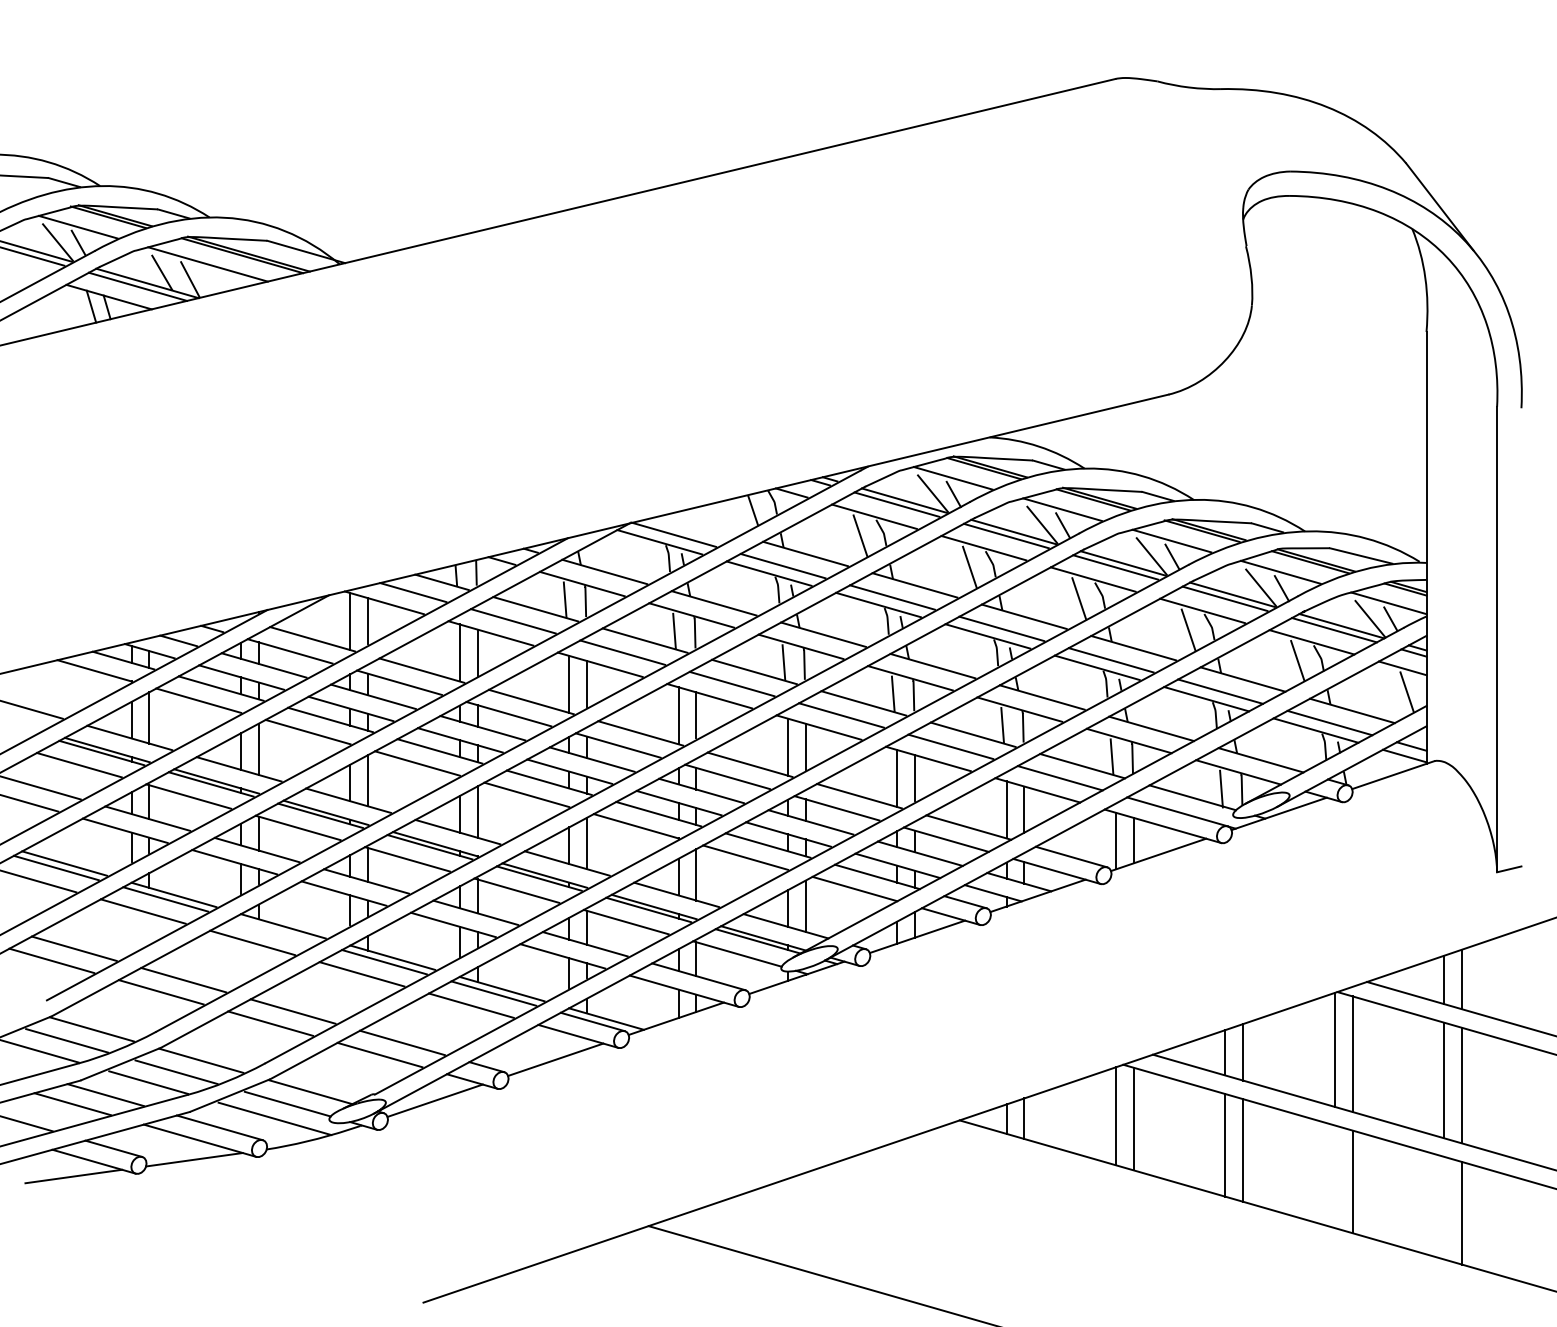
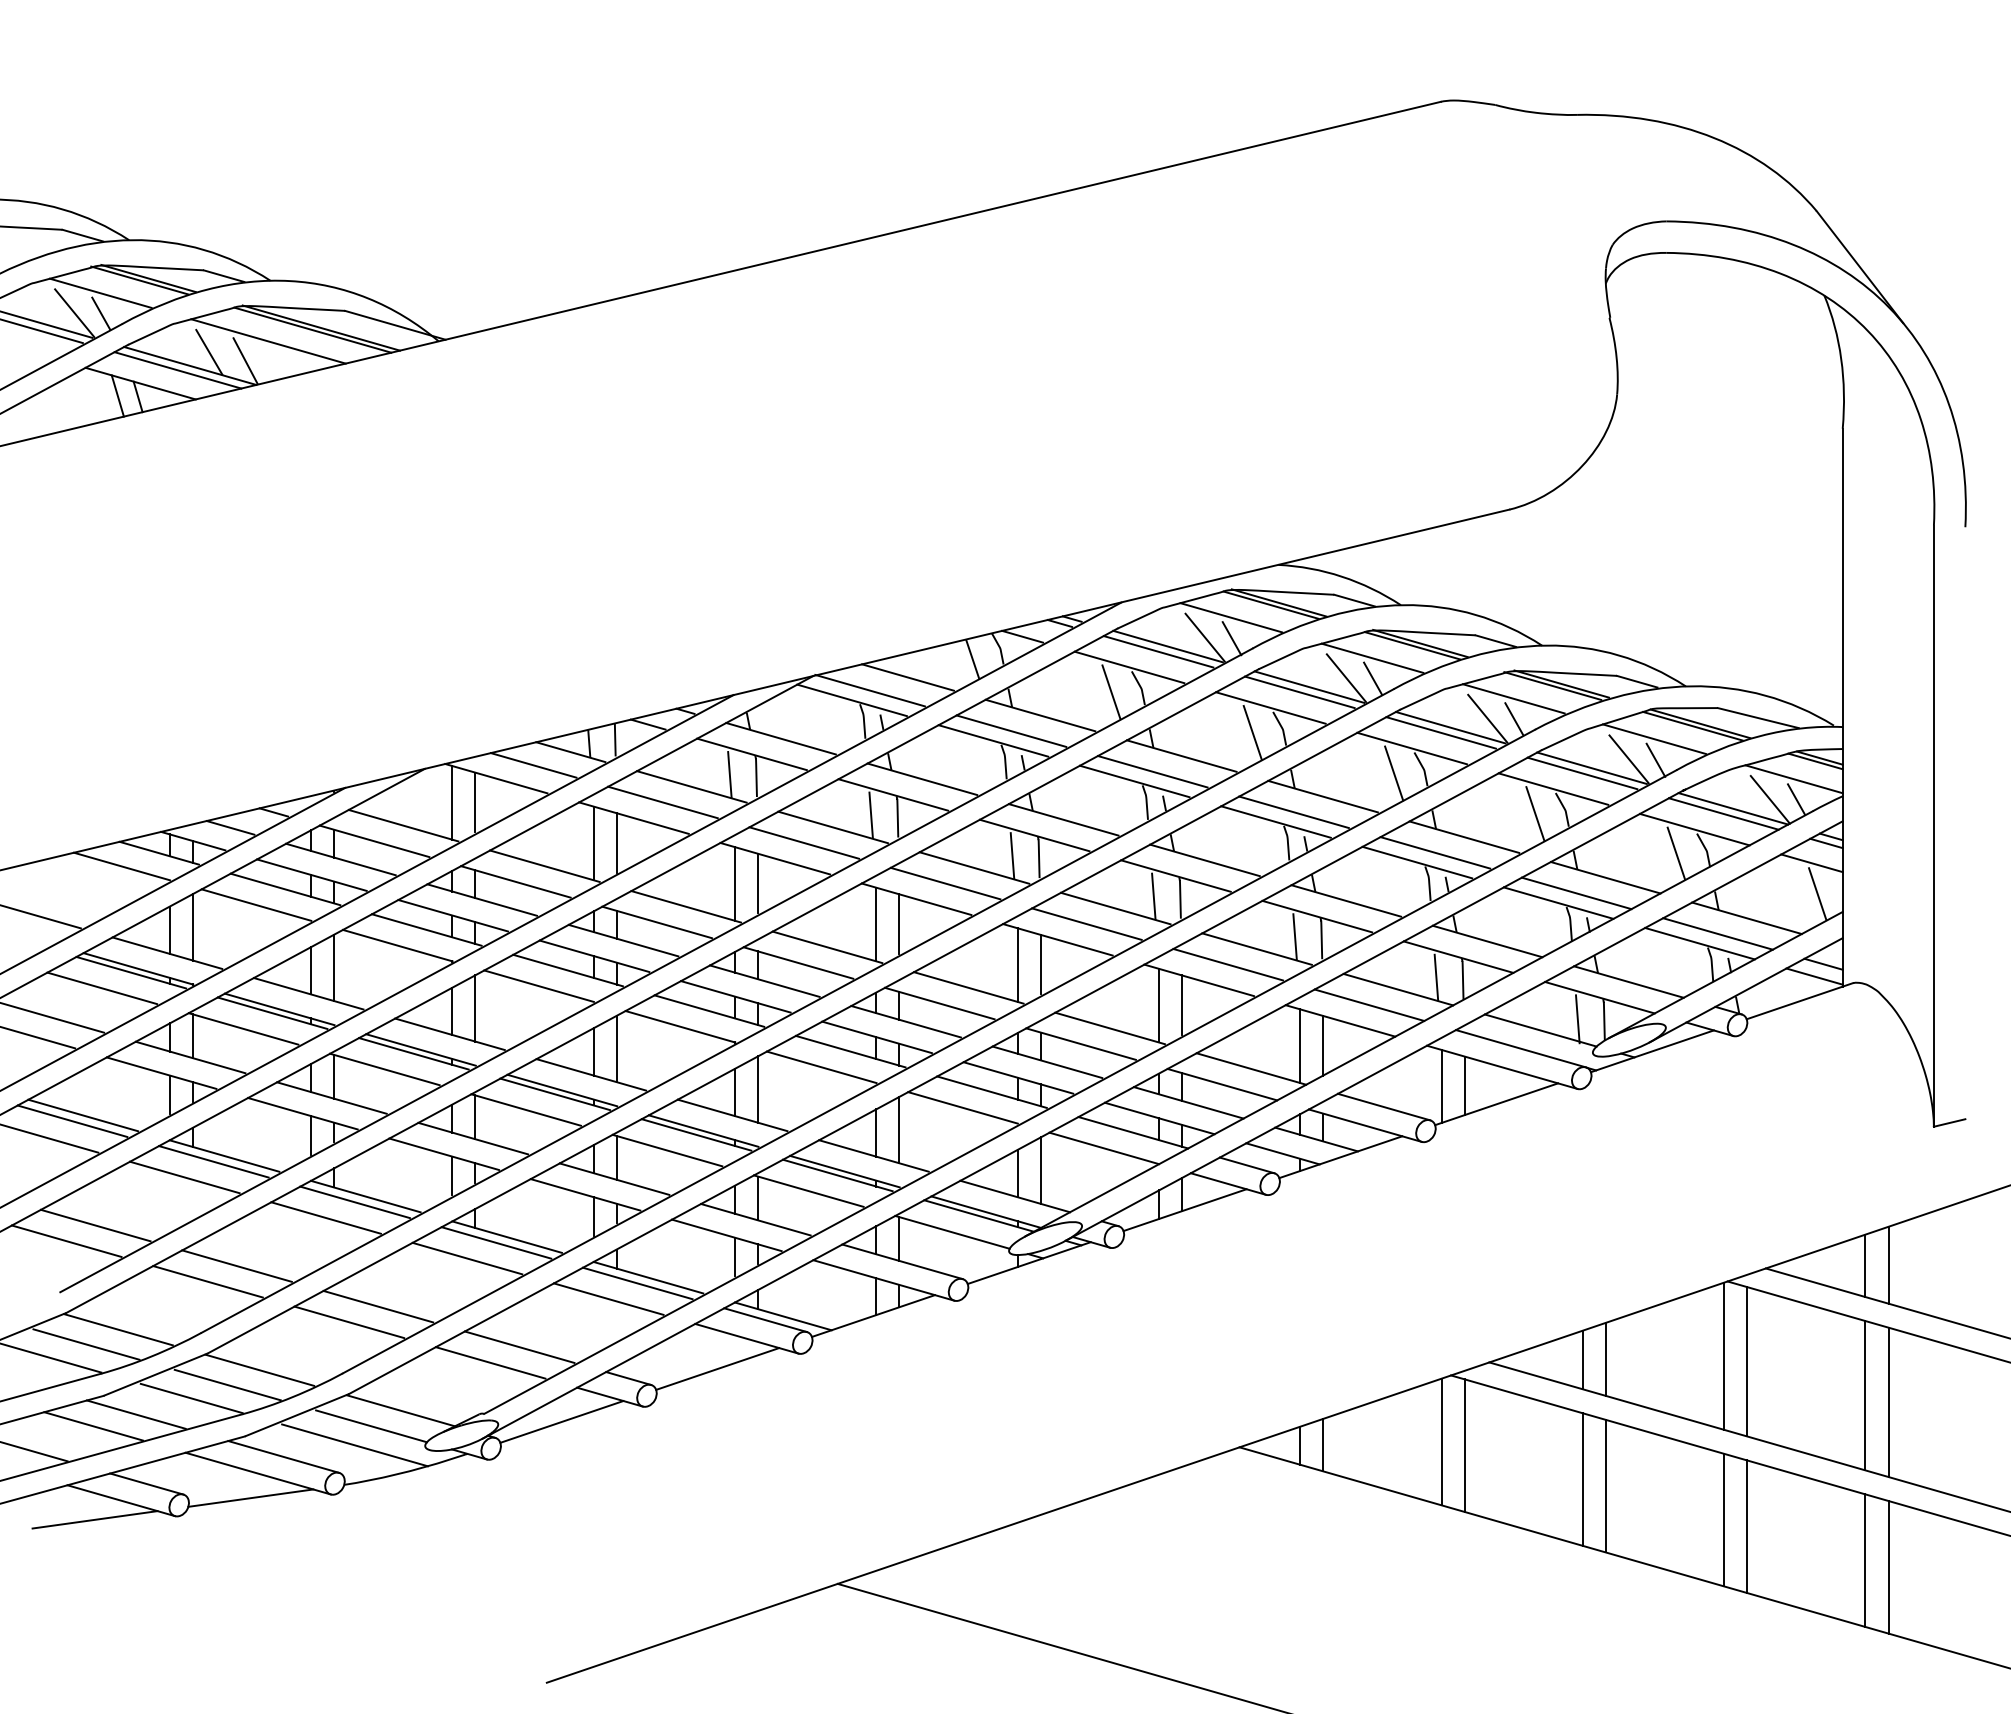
line: (702, 524) -> (907, 677), added
line: (274, 930) -> (354, 1202), added
line: (1335, 1176) -> (1724, 1519), added
line: (1444, 1208) -> (1865, 1560), added

